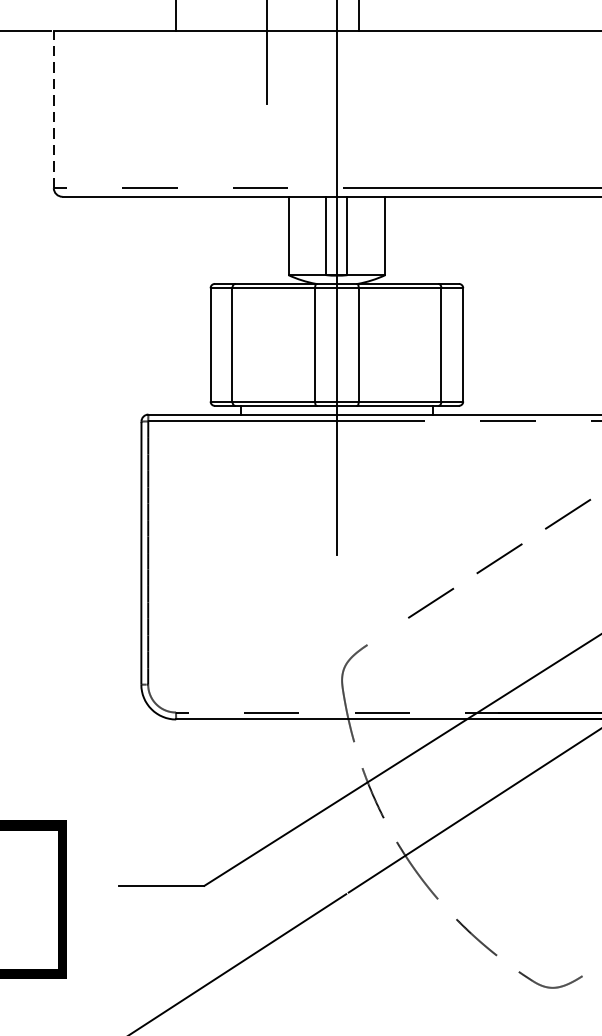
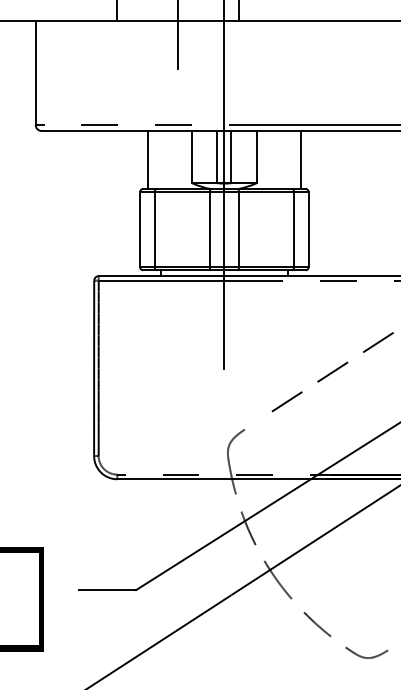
line: (53, 109) -> (35, 72), dashed -> solid
line: (221, 239) -> (147, 159), added
line: (452, 239) -> (301, 159), added

